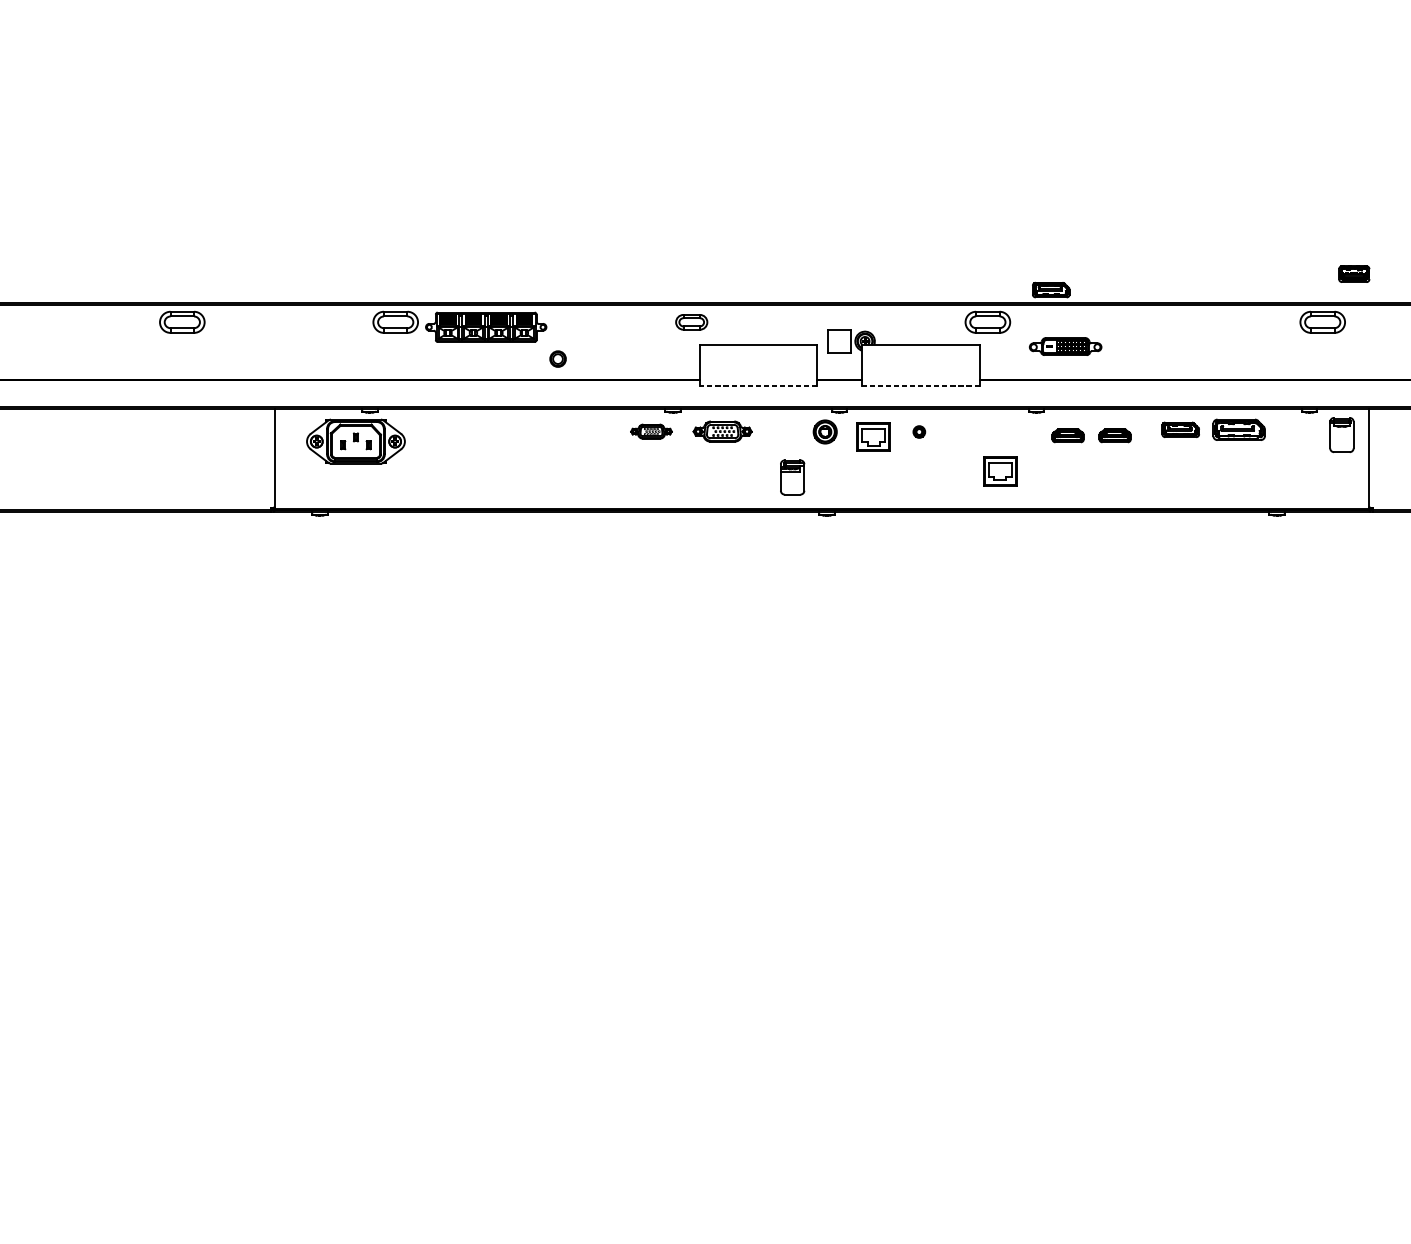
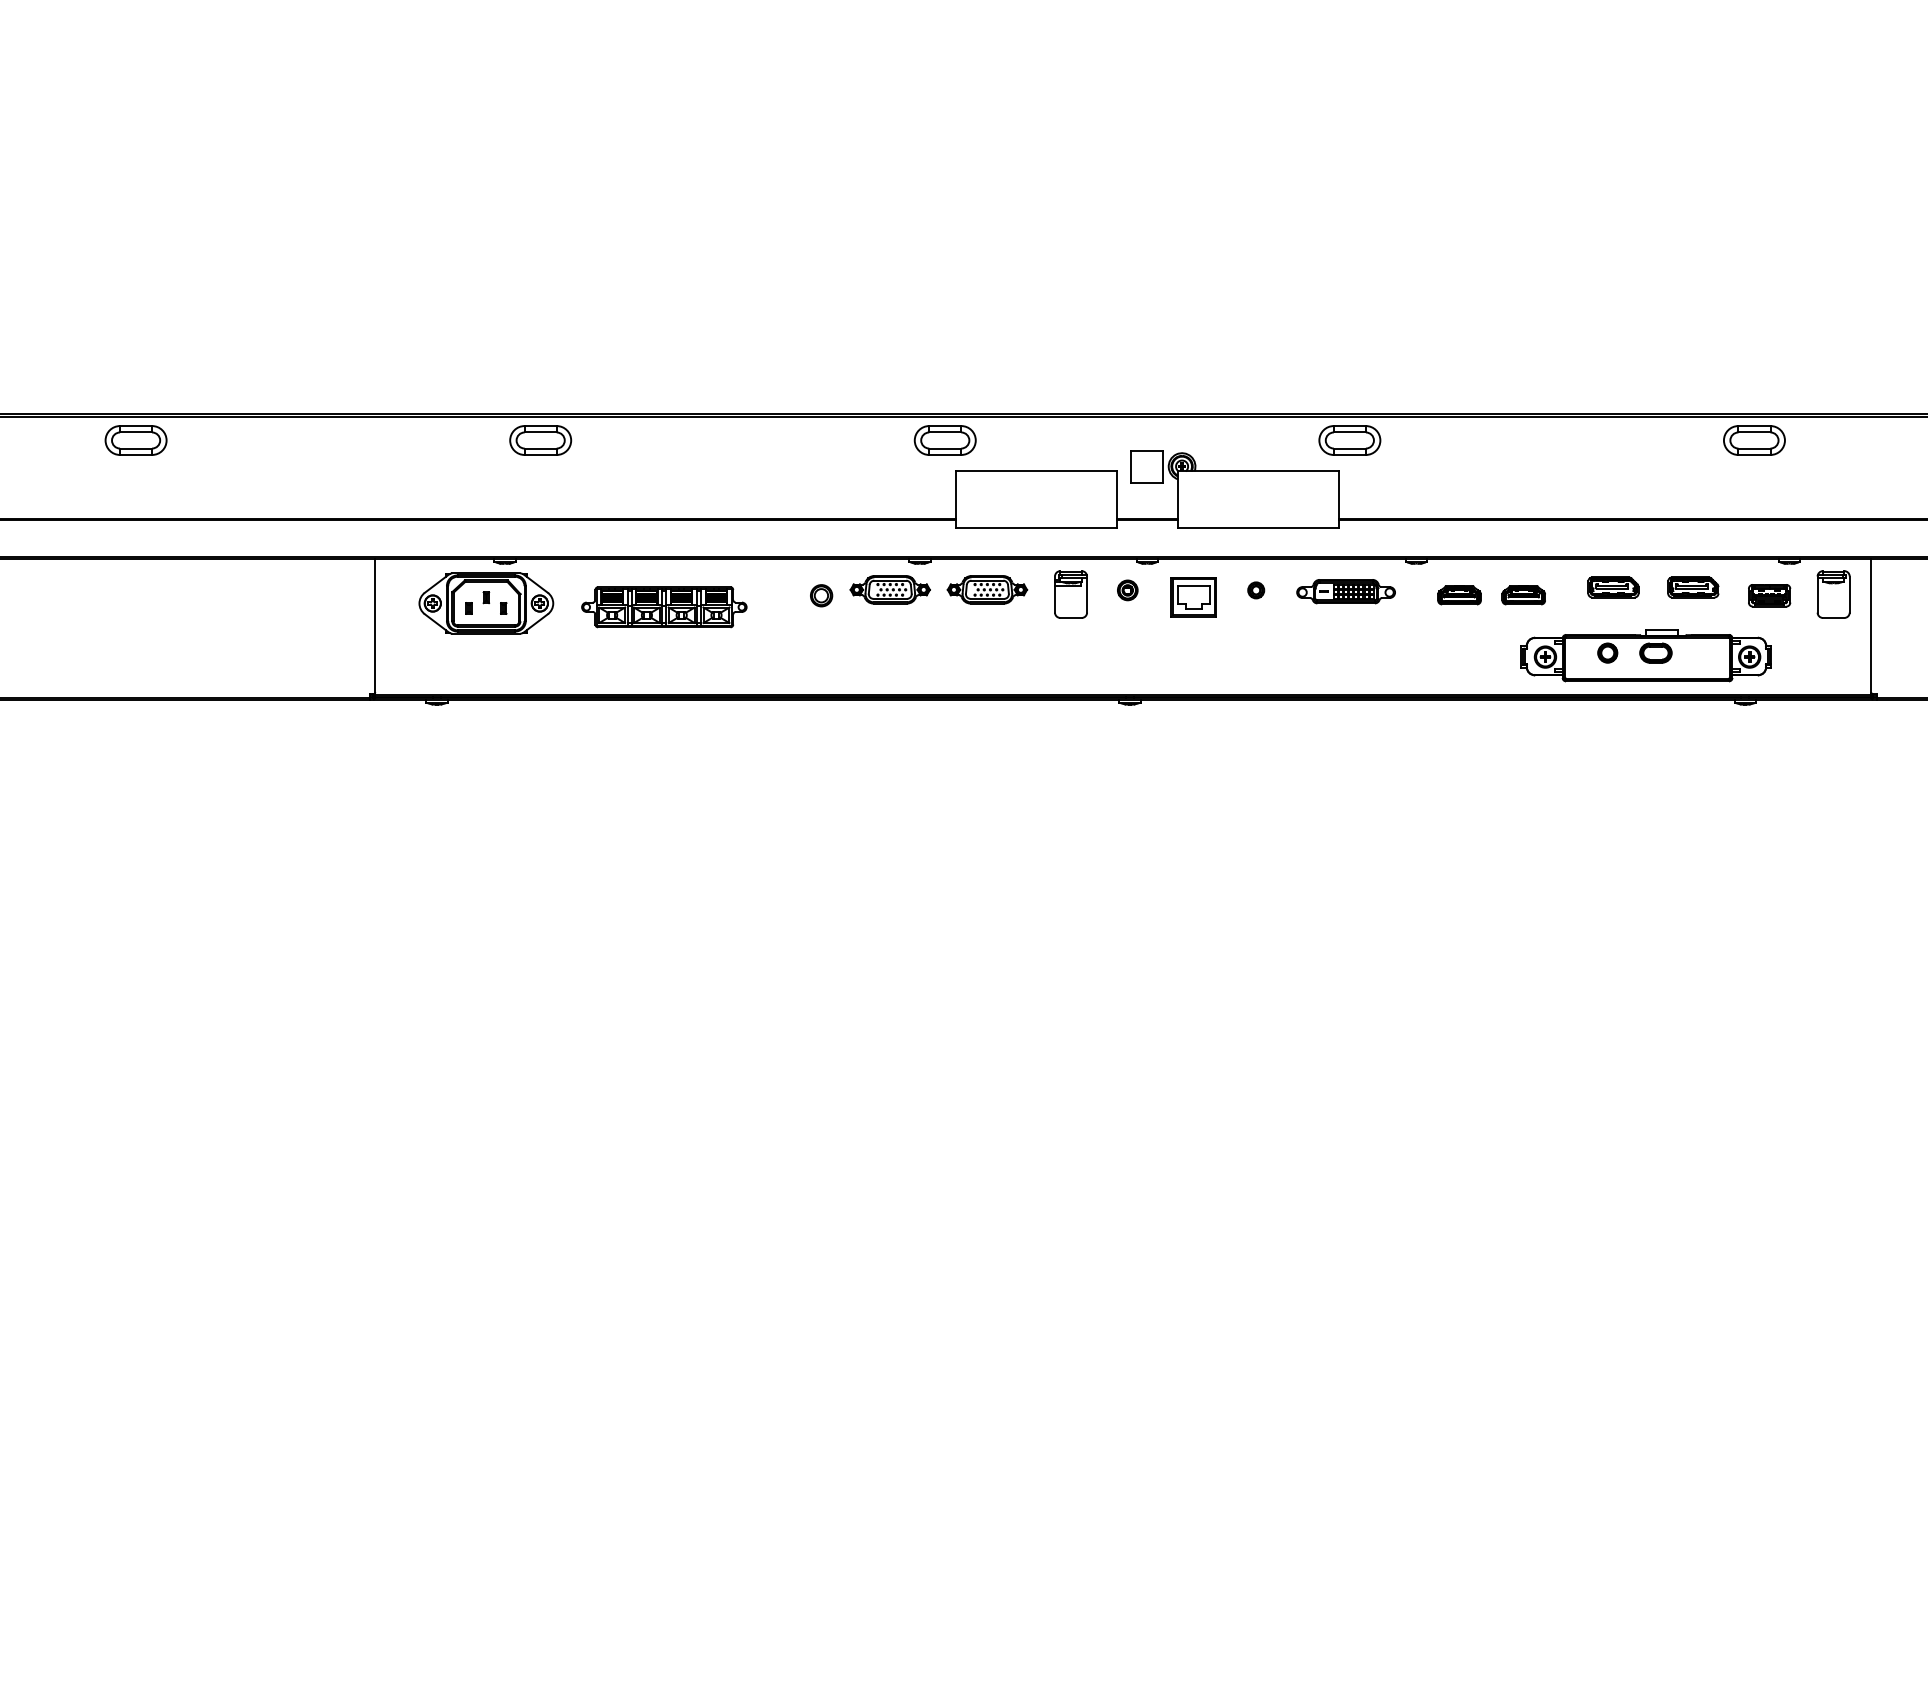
part: (1354, 274) -> (1769, 595), moved
part: (1051, 290) -> (1436, 396), removed
part: (181, 322) -> (135, 440), moved
part: (691, 322) -> (944, 440), size x1.43
part: (1322, 322) -> (1754, 440), moved
part: (486, 327) -> (664, 607), moved
part: (1065, 346) -> (1345, 591), moved
part: (558, 358) -> (821, 595), moved
line: (757, 385) -> (1035, 527), dashed -> solid
line: (920, 385) -> (1257, 527), dashed -> solid
part: (1239, 429) -> (1693, 587), size x0.71
part: (650, 431) -> (889, 589), size x1.43
part: (825, 432) -> (1127, 590), size x0.62
part: (1000, 471) -> (1366, 644), removed
part: (792, 477) -> (1070, 594), moved
part: (1204, 479) -> (1645, 655), added

